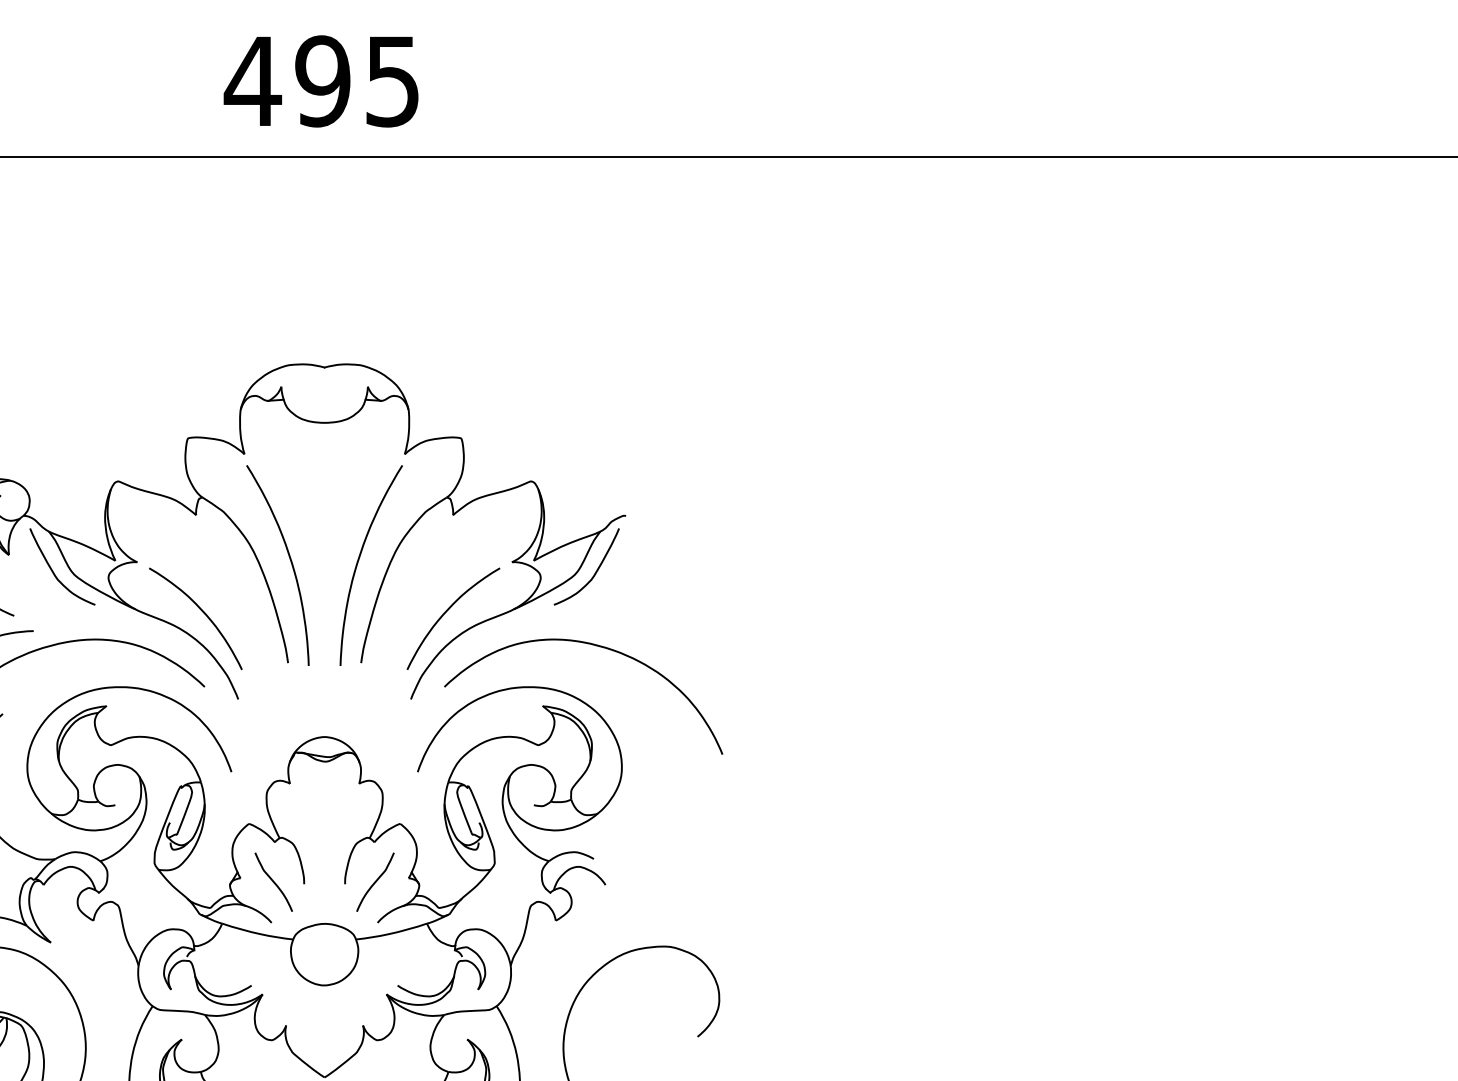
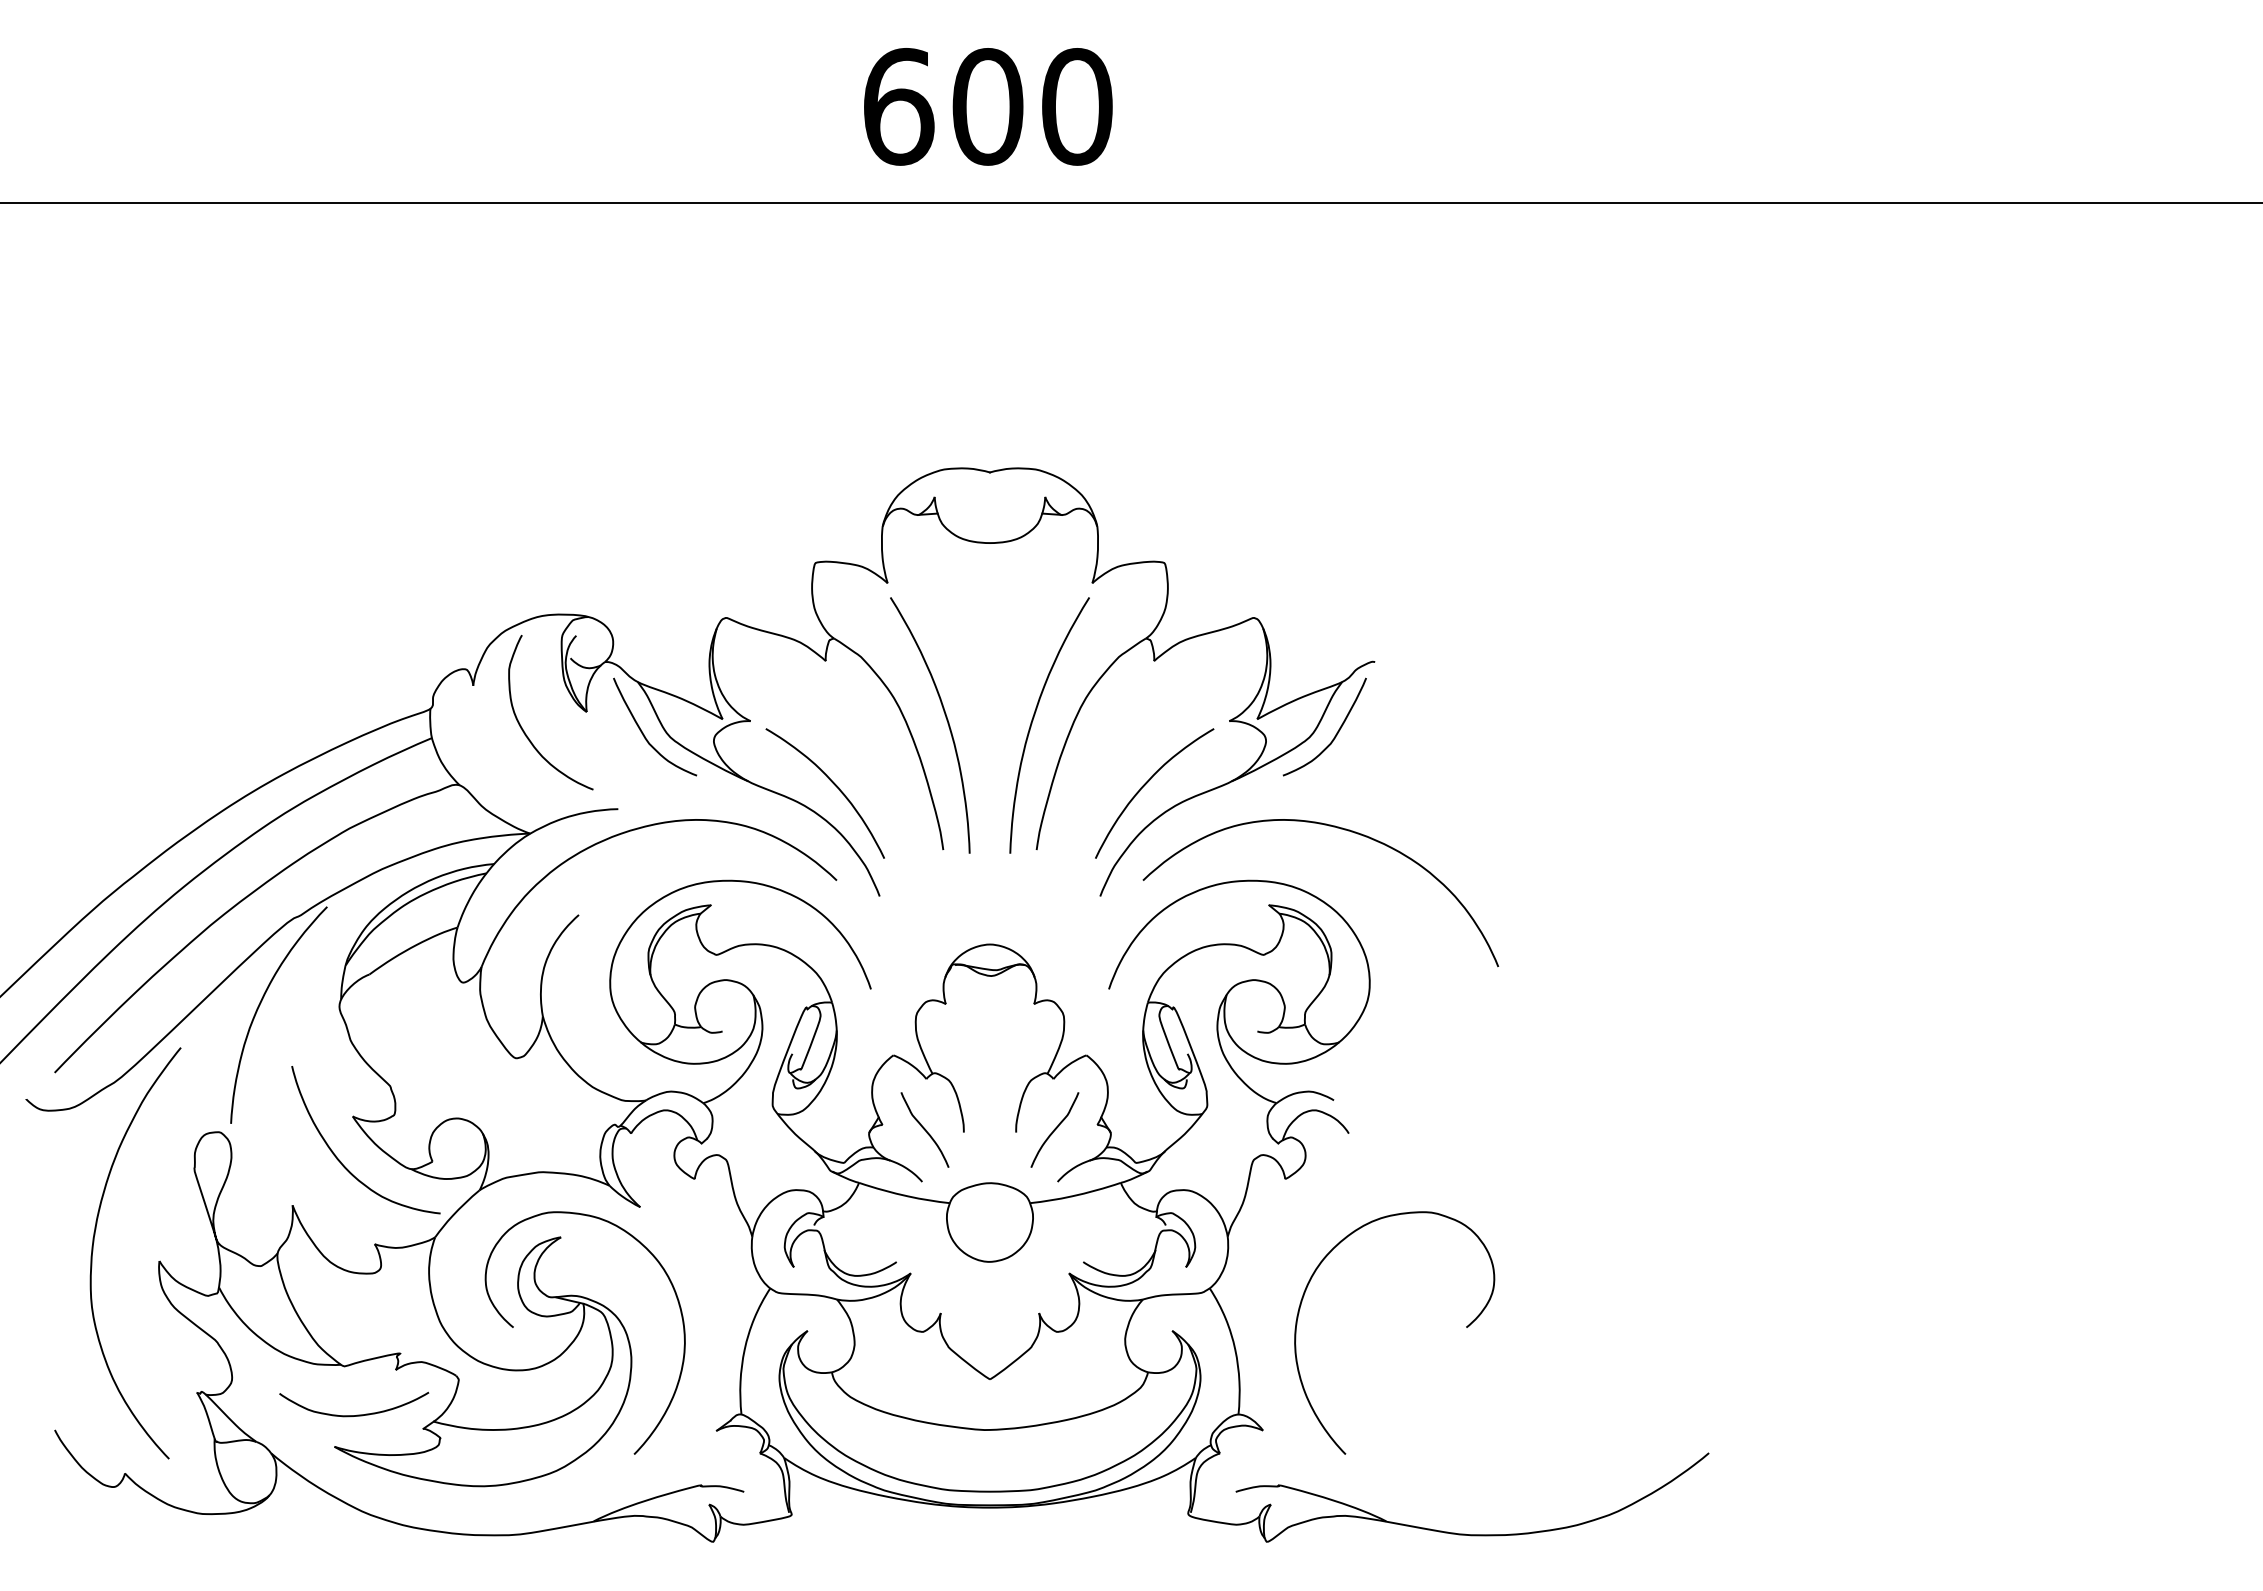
text: (321, 81) -> (986, 106), 495 -> 600

